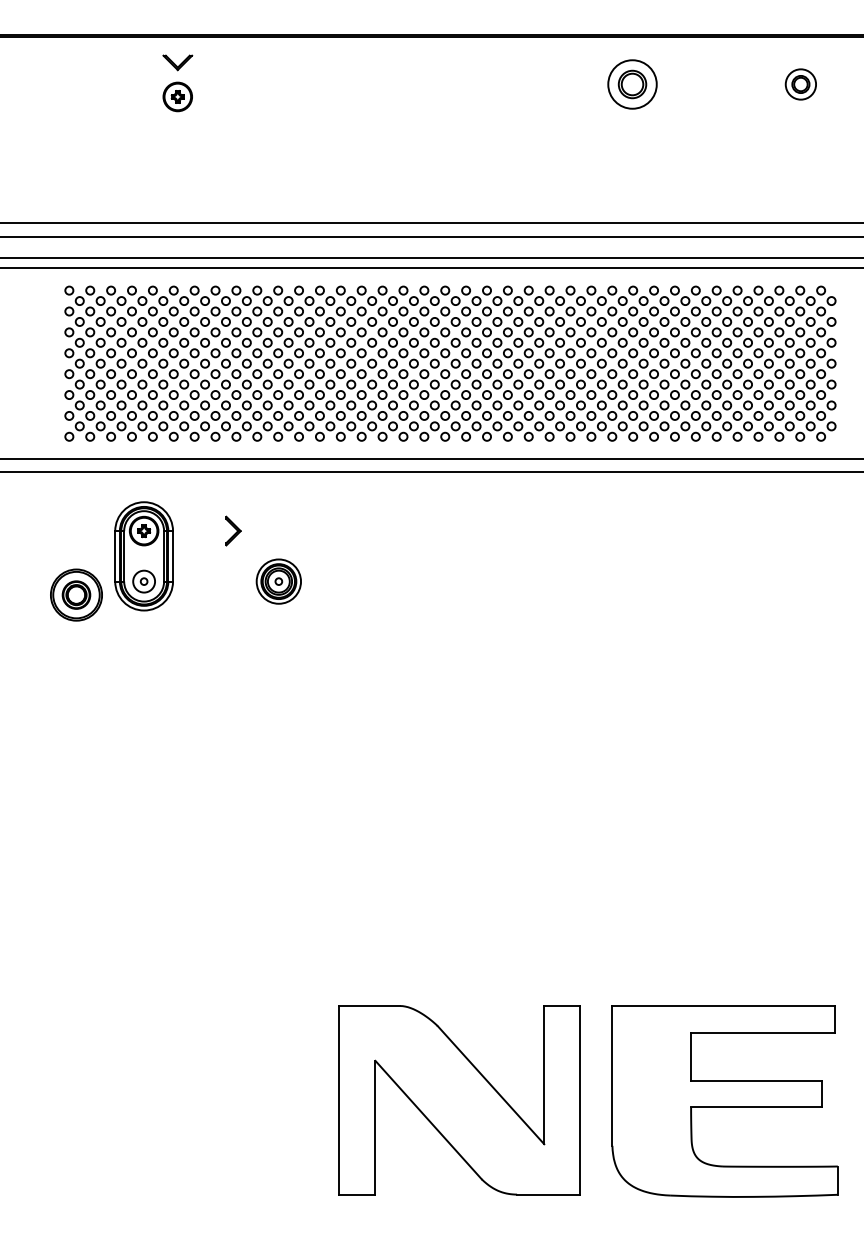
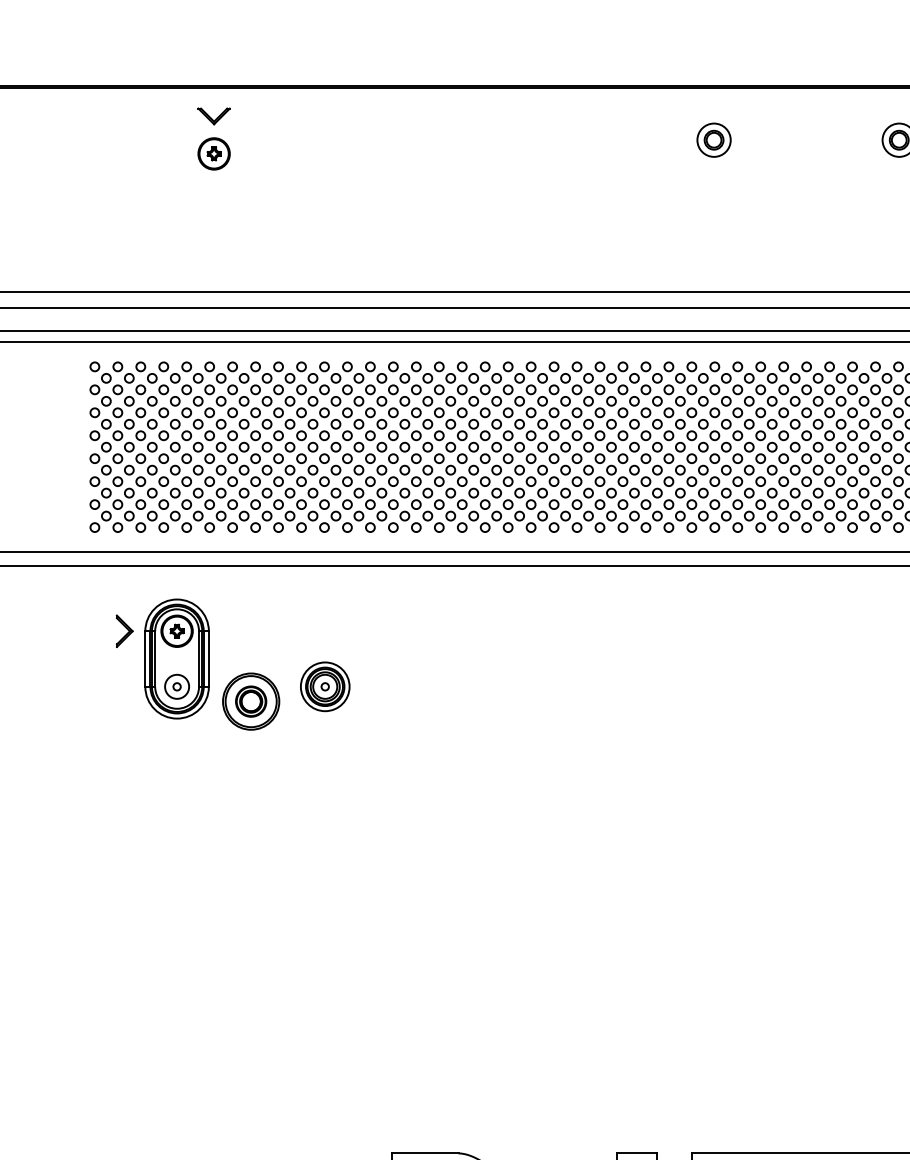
part: (632, 84) -> (714, 140), size x0.62
part: (233, 530) -> (124, 630), moved
part: (76, 594) -> (251, 700), moved

